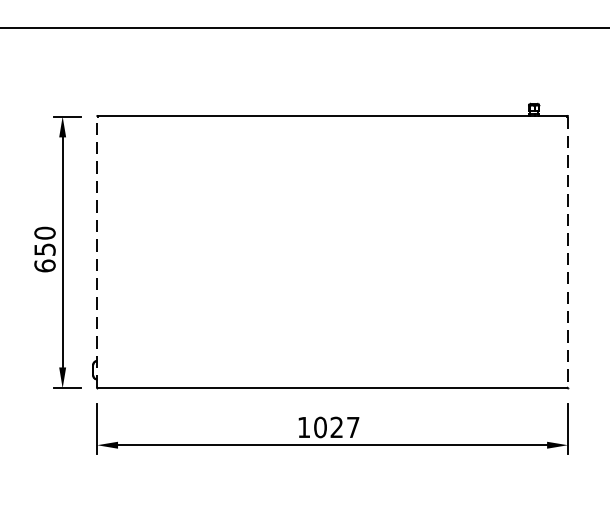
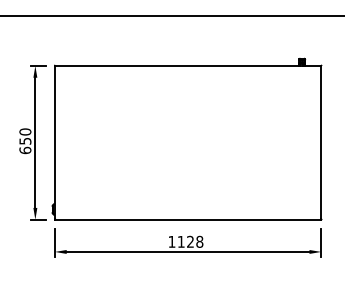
line: (96, 251) -> (54, 142), dashed -> solid
line: (568, 251) -> (321, 142), dashed -> solid
text: (336, 426) -> (190, 241), 1027 -> 1128

